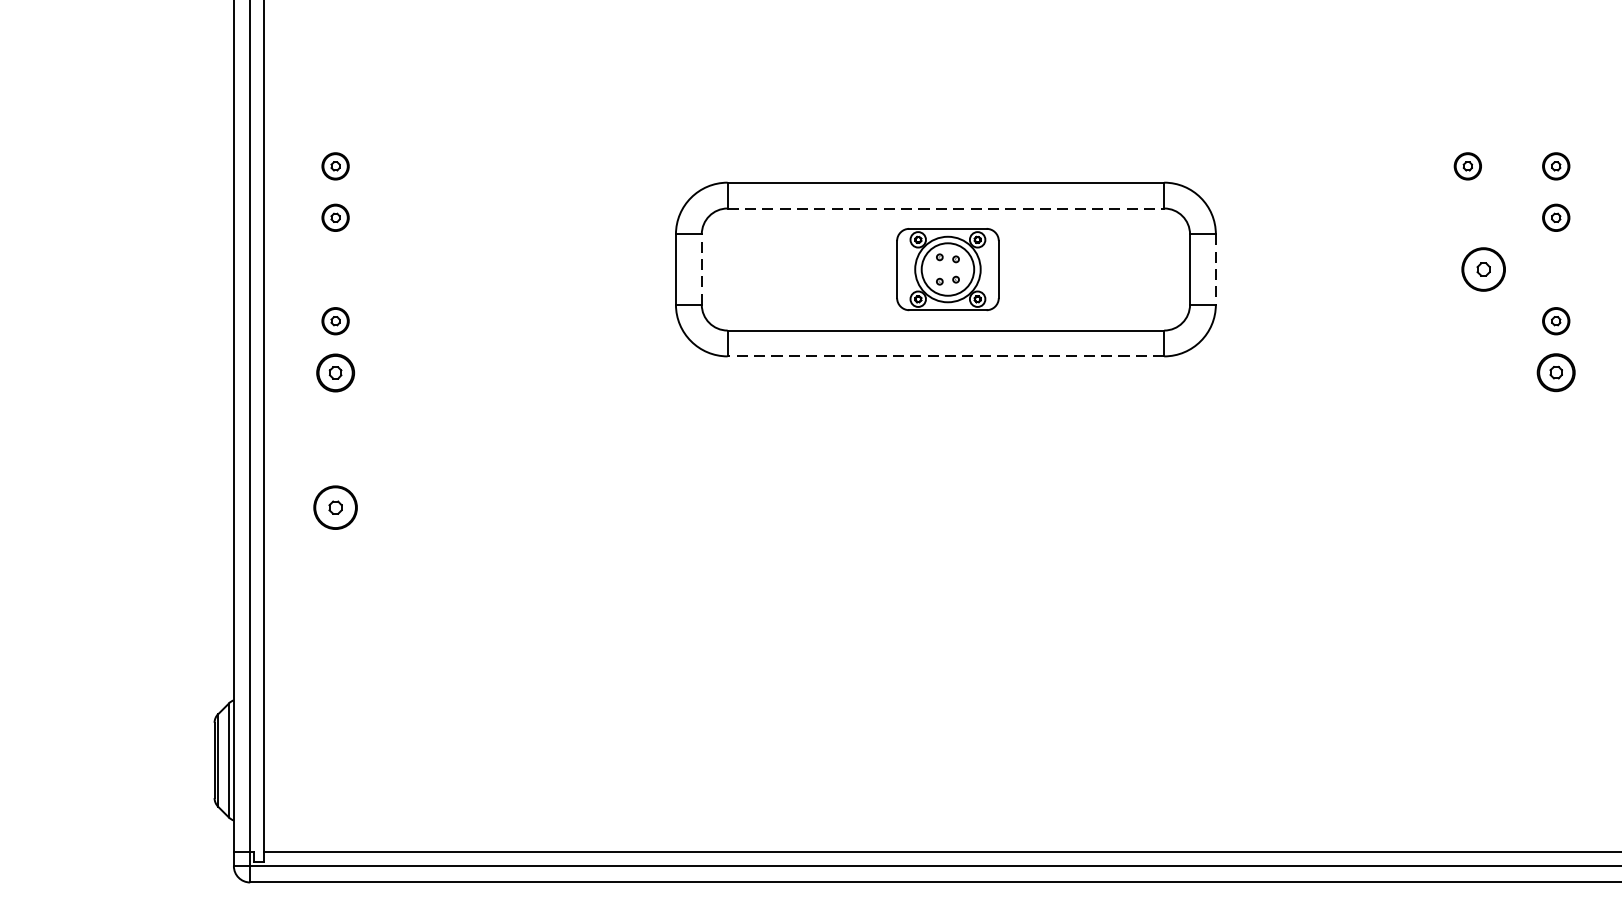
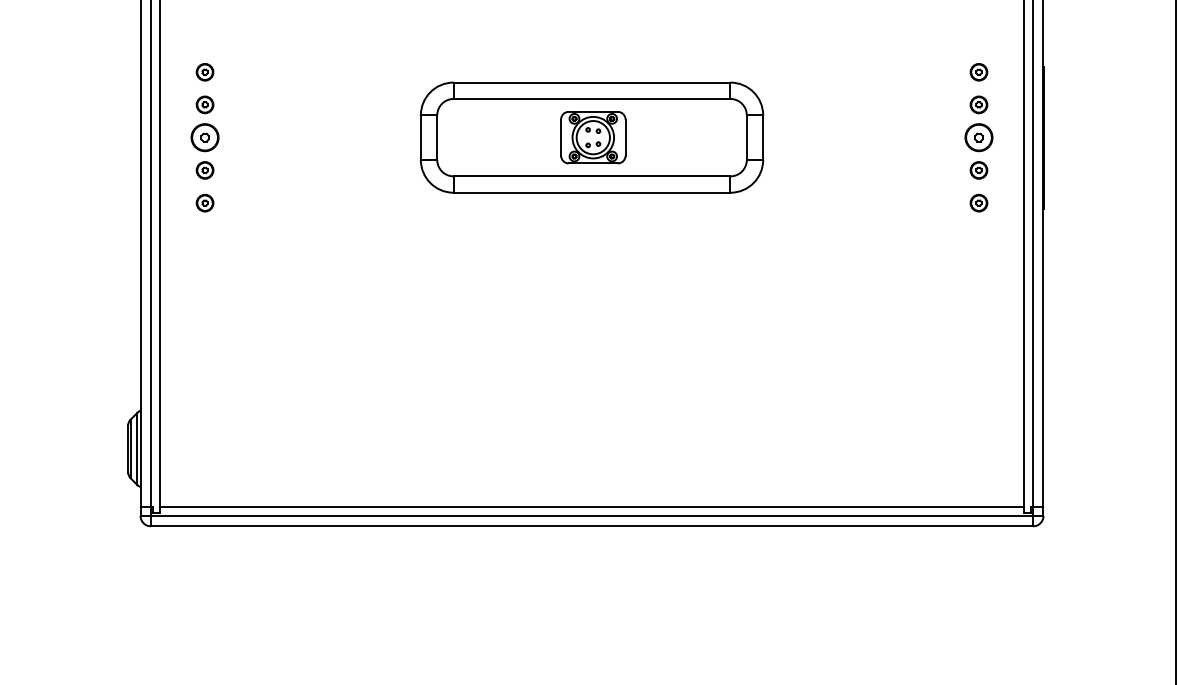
part: (1467, 166) -> (922, 72), removed
line: (946, 207) -> (592, 98), dashed -> solid
line: (702, 269) -> (437, 137), dashed -> solid
part: (1482, 269) -> (978, 137), moved
line: (1216, 270) -> (763, 138), dashed -> solid
line: (945, 356) -> (591, 192), dashed -> solid
part: (334, 371) -> (204, 202), size x0.71
part: (1555, 373) -> (978, 203), size x0.71
part: (334, 507) -> (204, 137), moved

